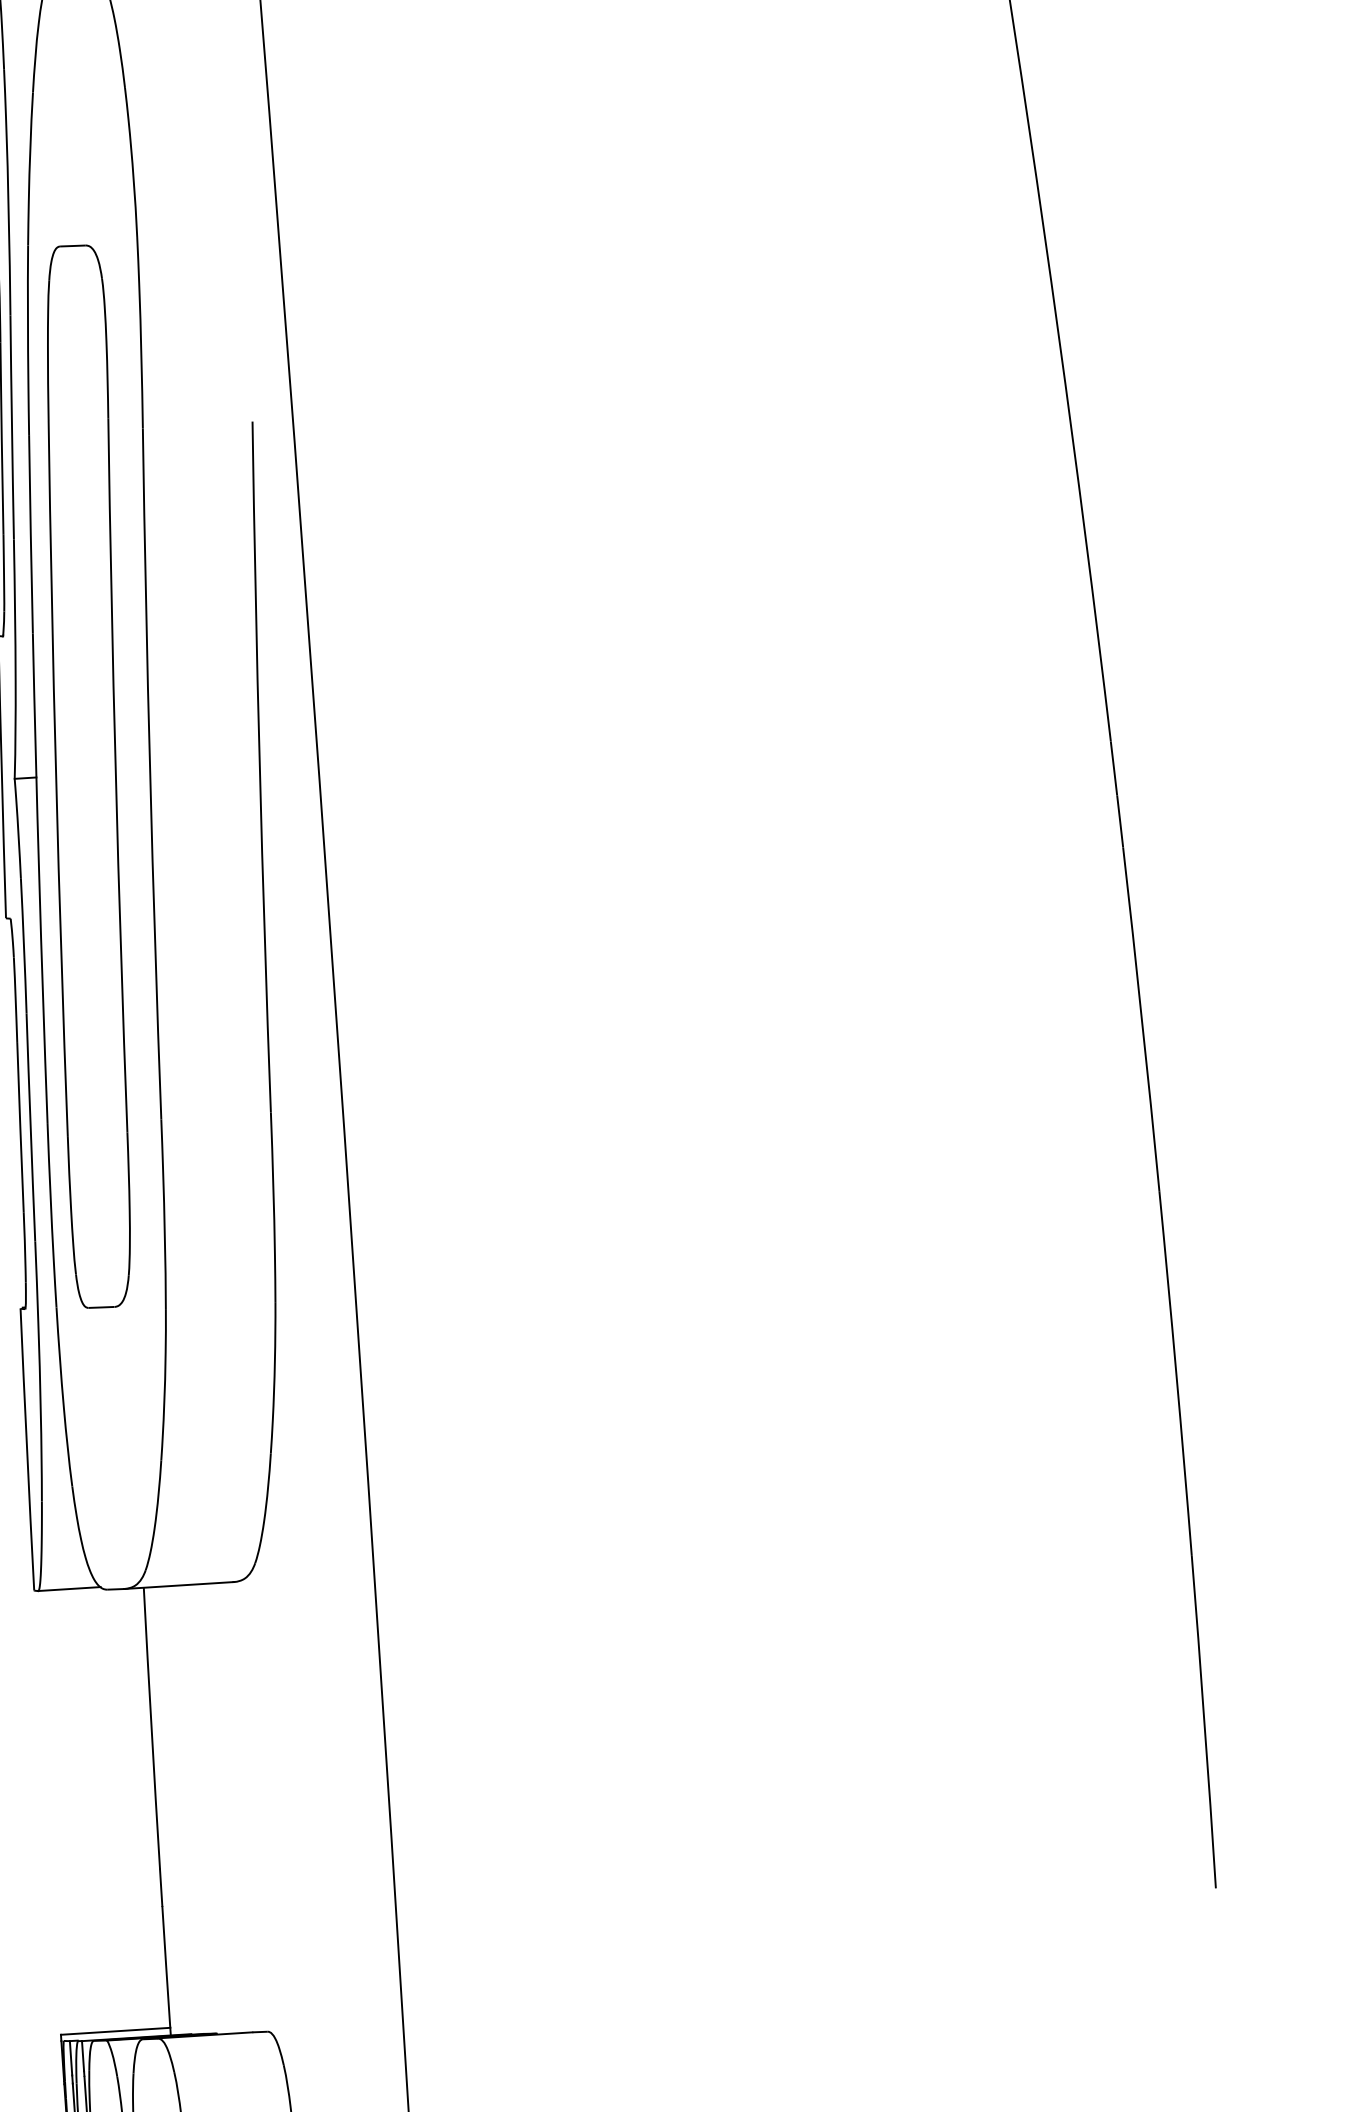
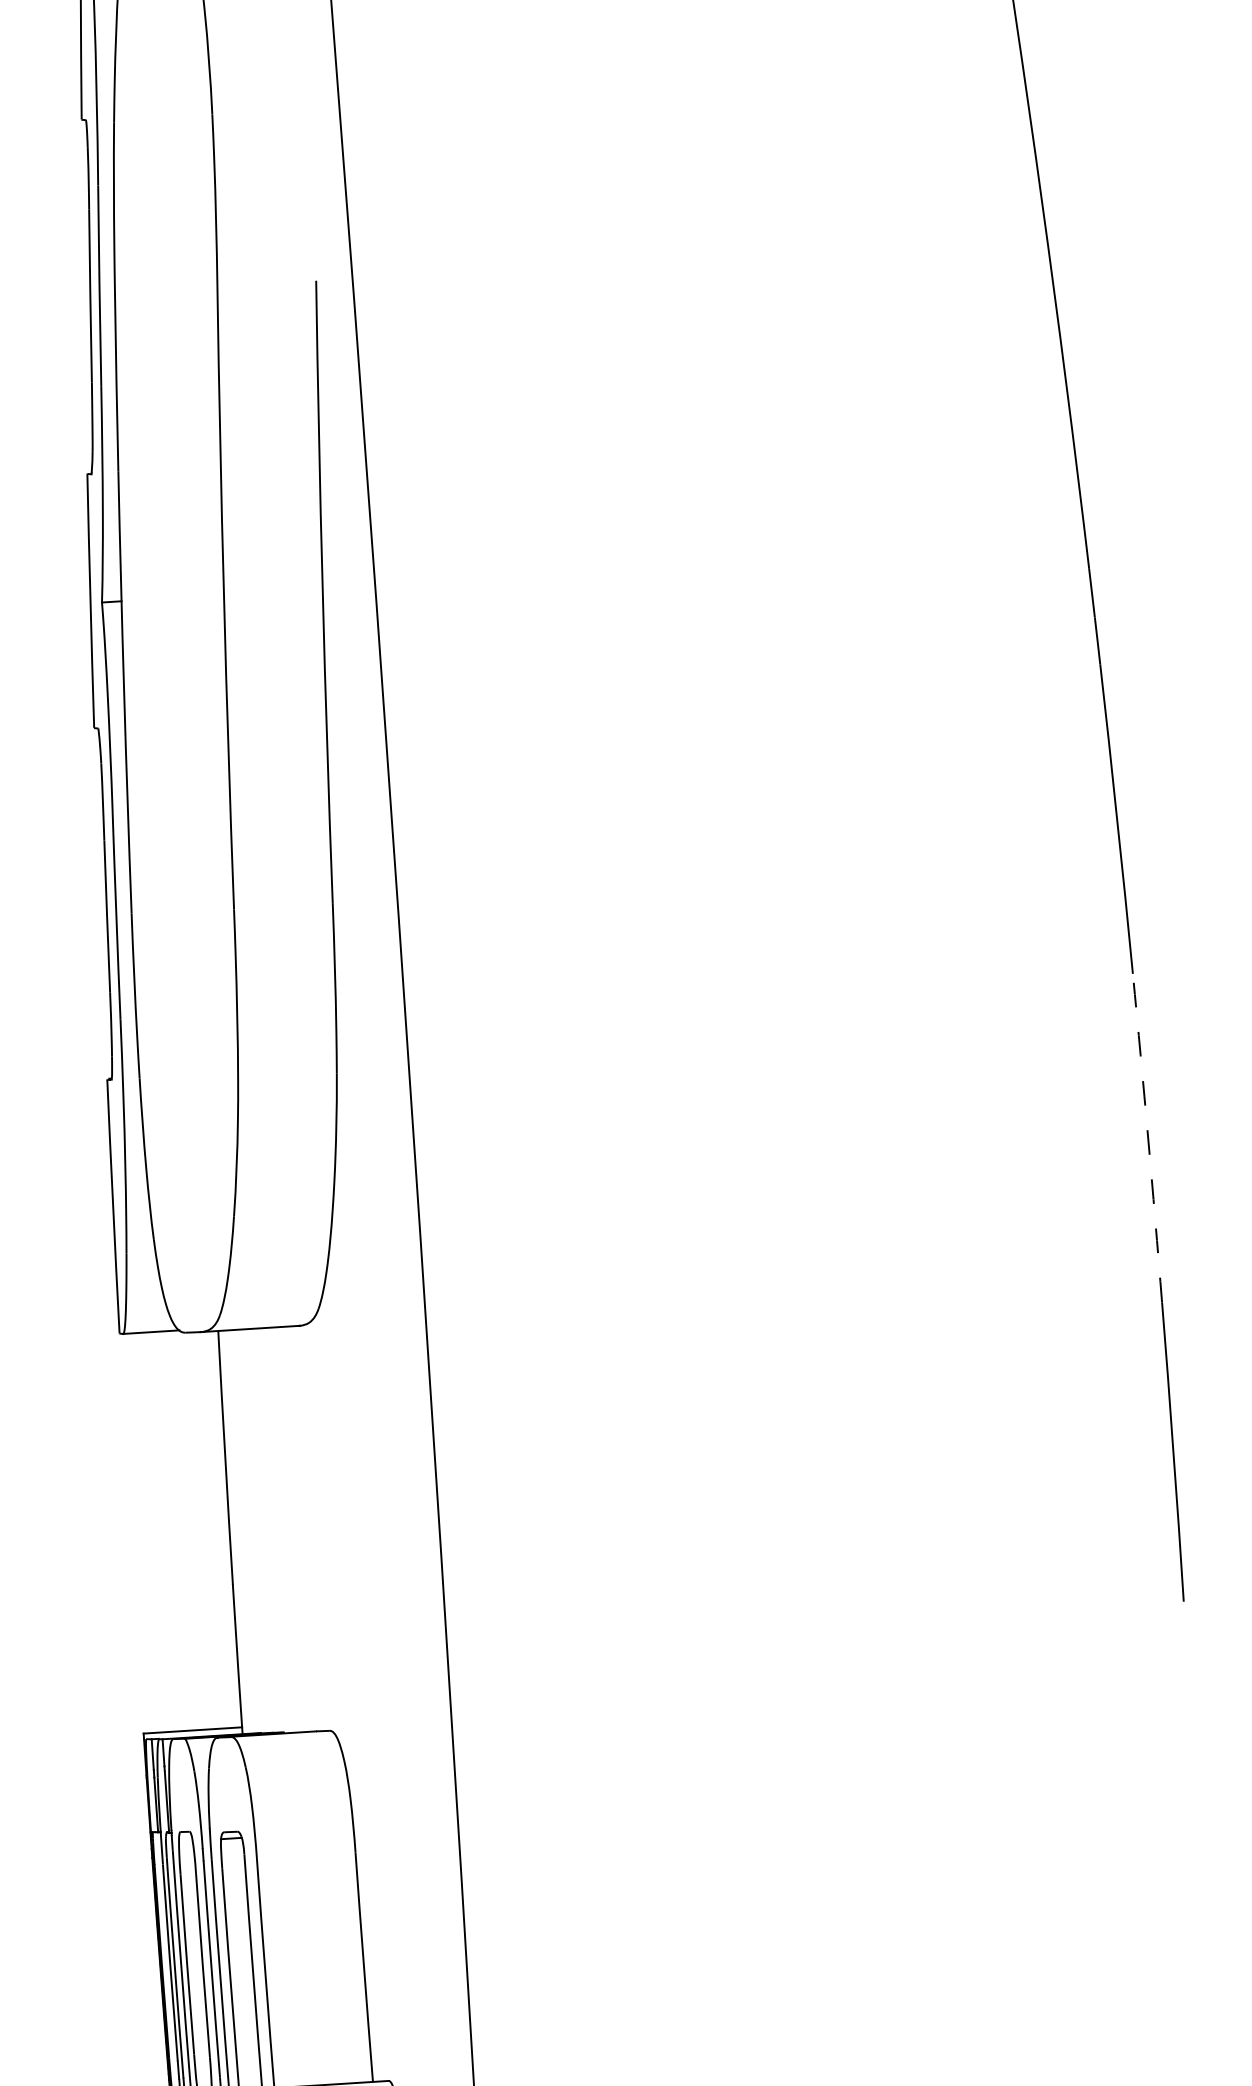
part: (88, 776) -> (168, 600), removed
arc: (1176, 1374) -> (1148, 1138), solid -> dashed

